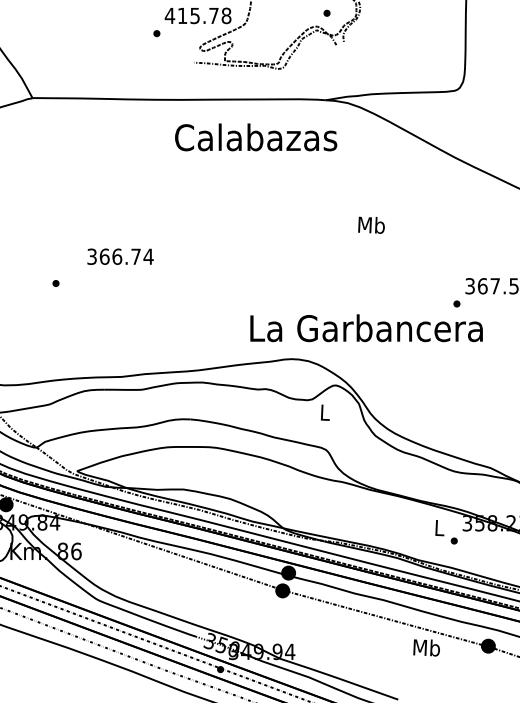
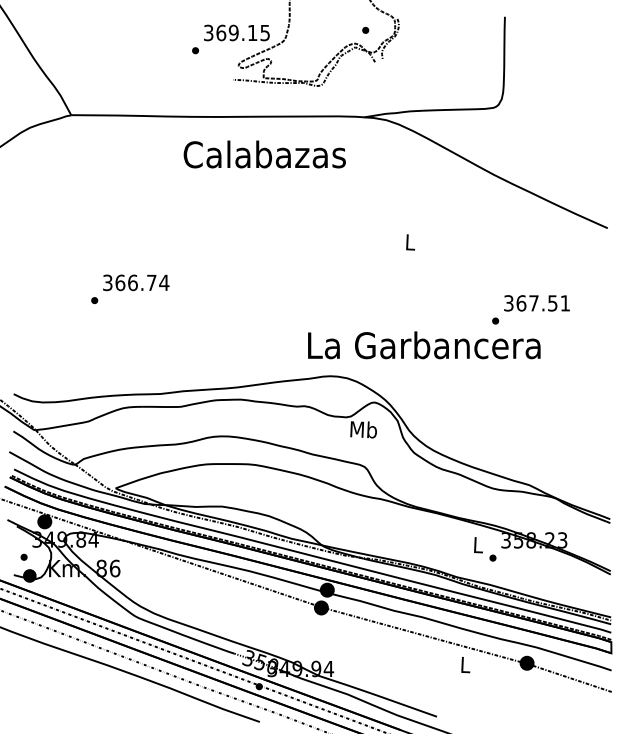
text: (197, 15) -> (236, 32), 415.78 -> 369.15
text: (255, 137) -> (264, 154), moved
text: (370, 225) -> (409, 242), Mb -> L
text: (120, 256) -> (136, 282), moved
text: (366, 328) -> (424, 345), moved
text: (324, 412) -> (363, 429), L -> Mb
text: (426, 647) -> (465, 664), Mb -> L

